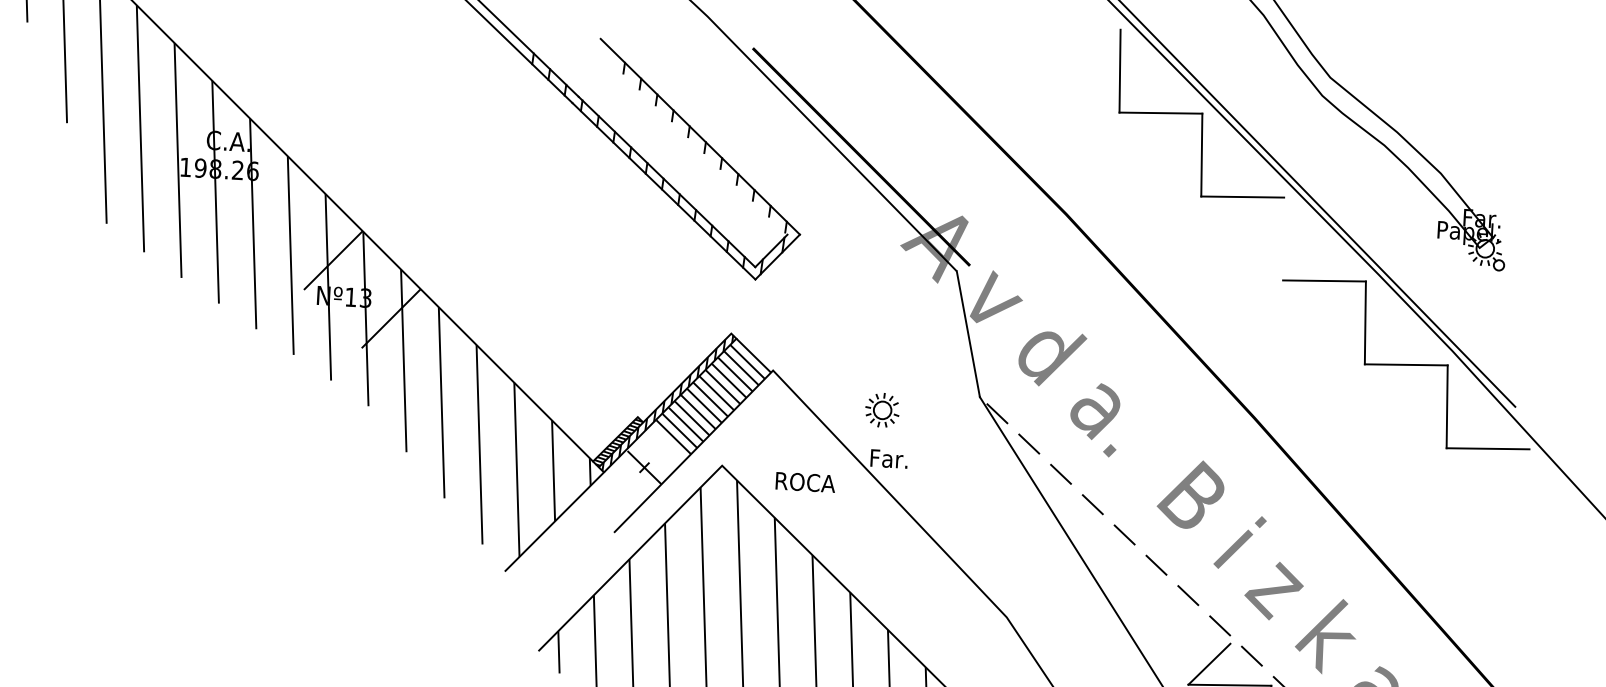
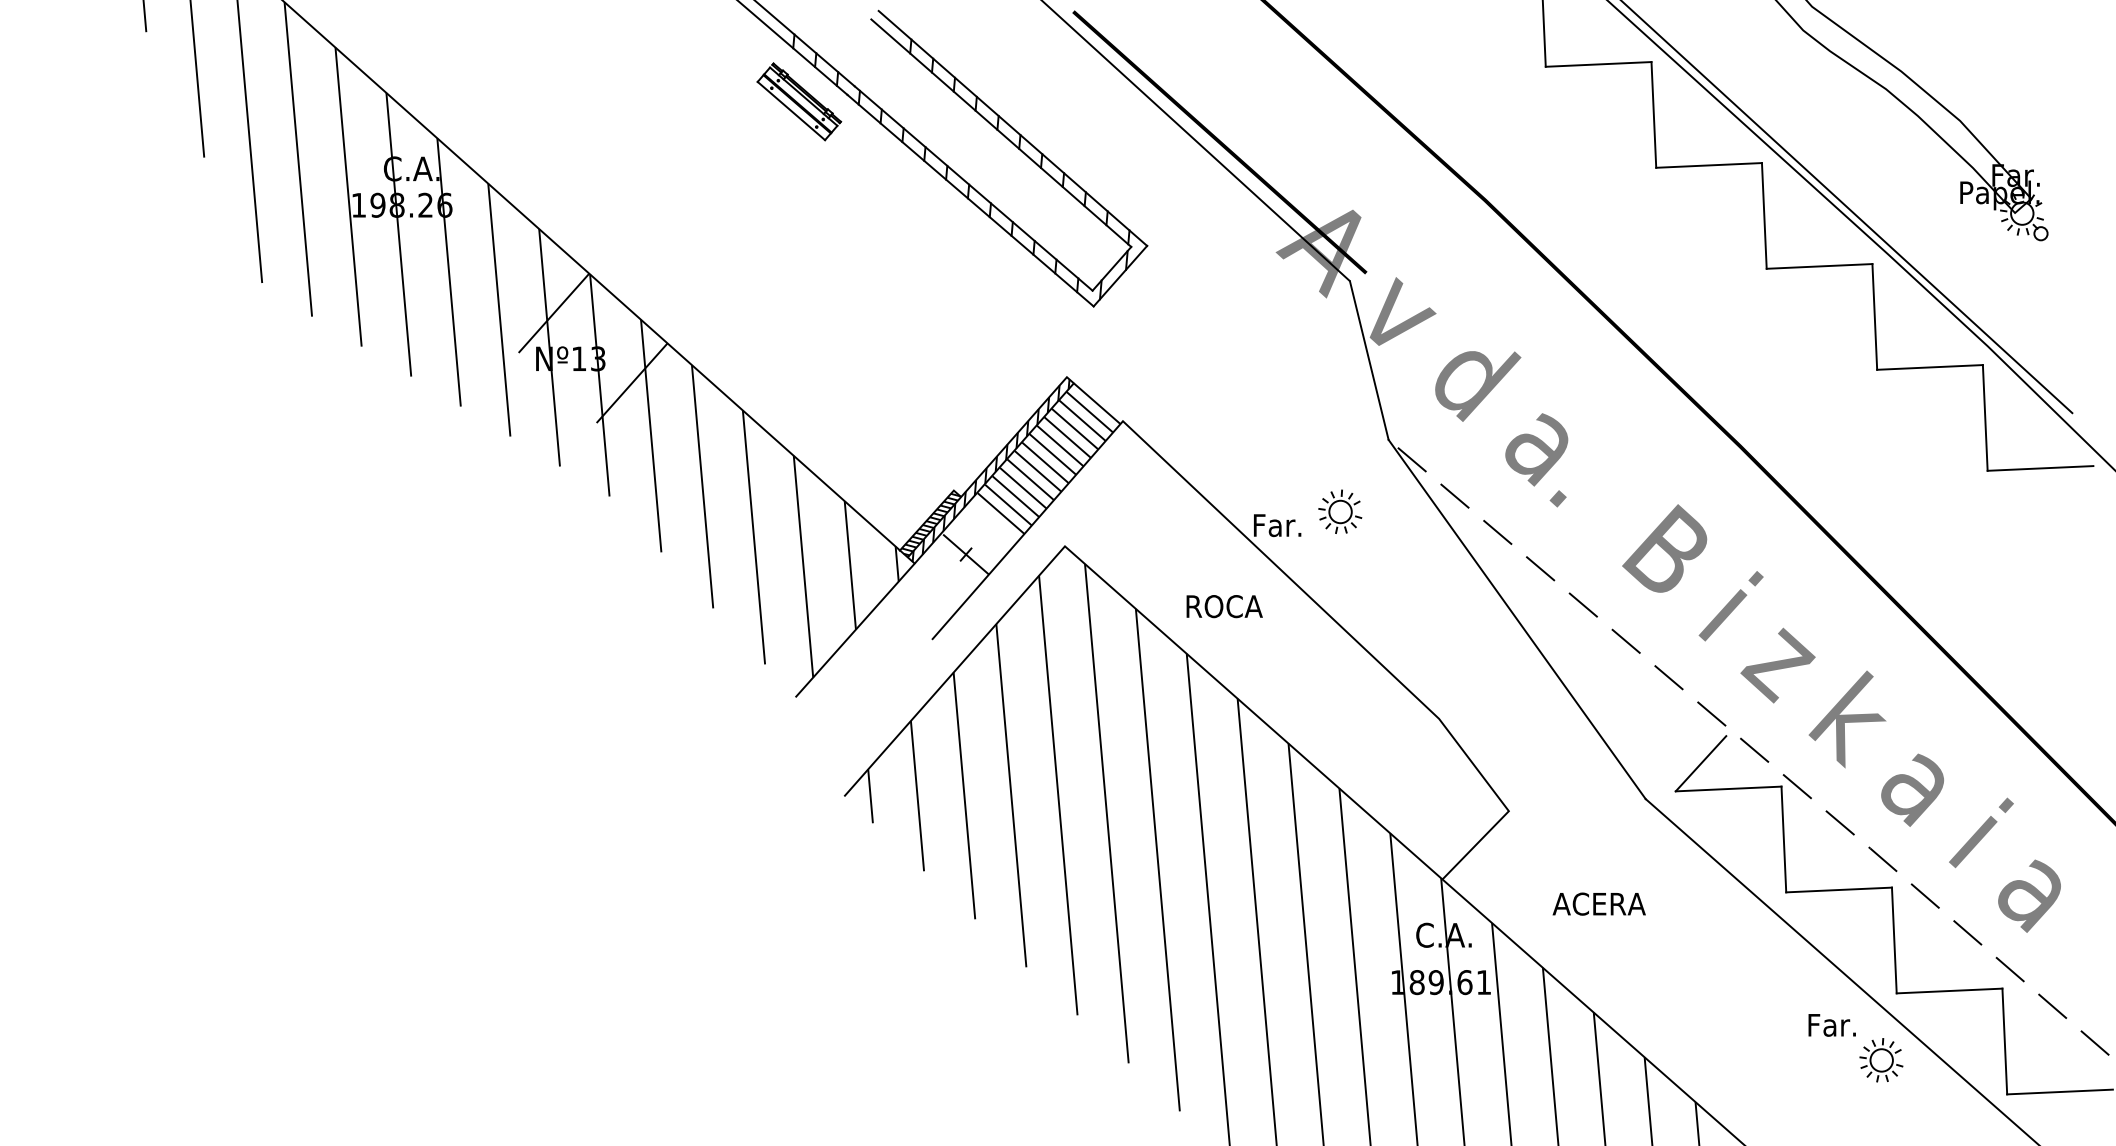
part: (534, 106) -> (799, 101), added
line: (691, 139) -> (1001, 132), added
line: (1282, 238) -> (1763, 215), added
part: (882, 410) -> (1340, 511), moved
text: (805, 482) -> (1224, 606), moved

